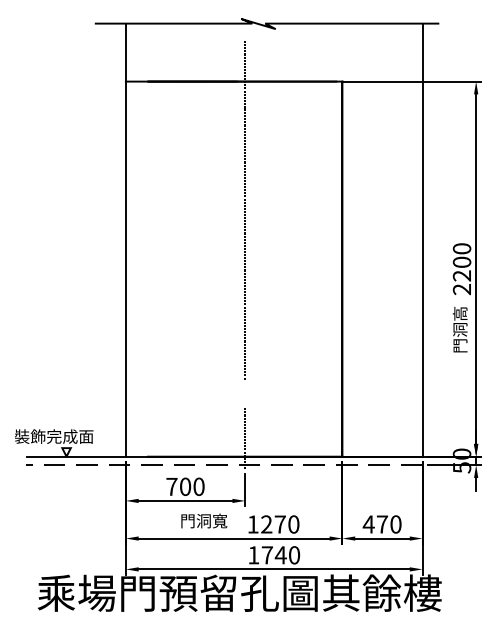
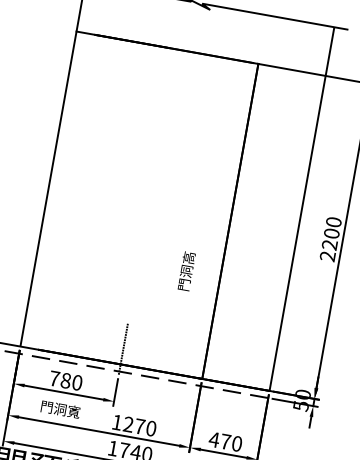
line: (245, 210) -> (157, 157), removed
text: (459, 329) -> (186, 271), moved
text: (185, 486) -> (66, 380), 700 -> 780
text: (204, 520) -> (60, 409), moved

